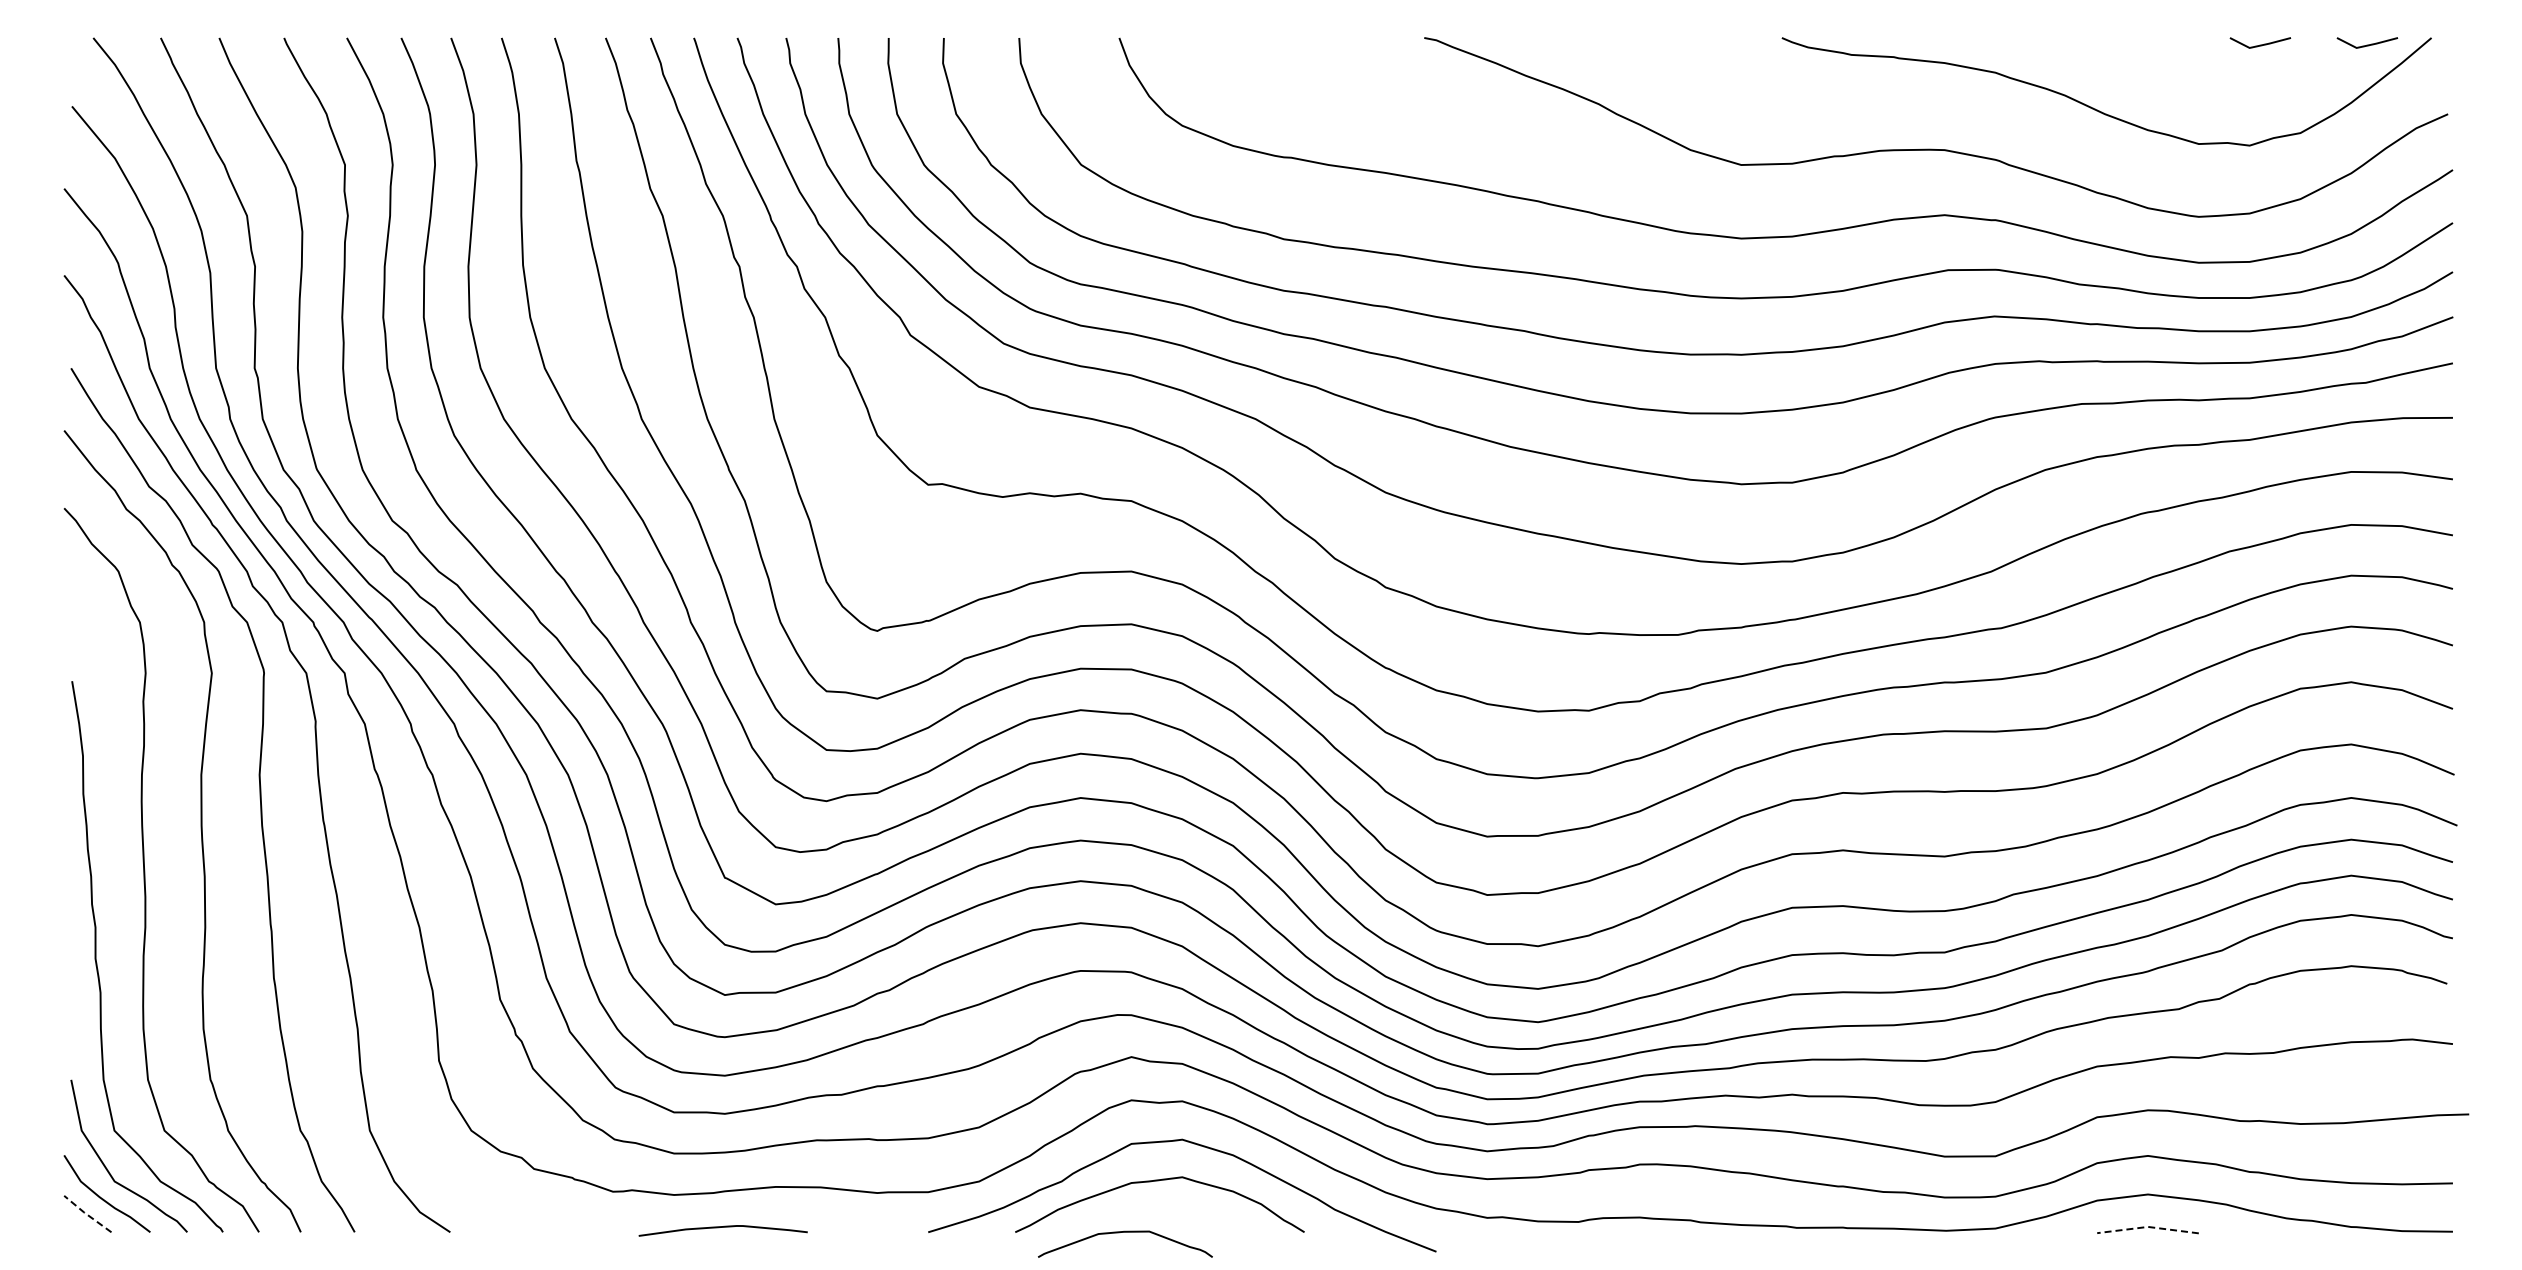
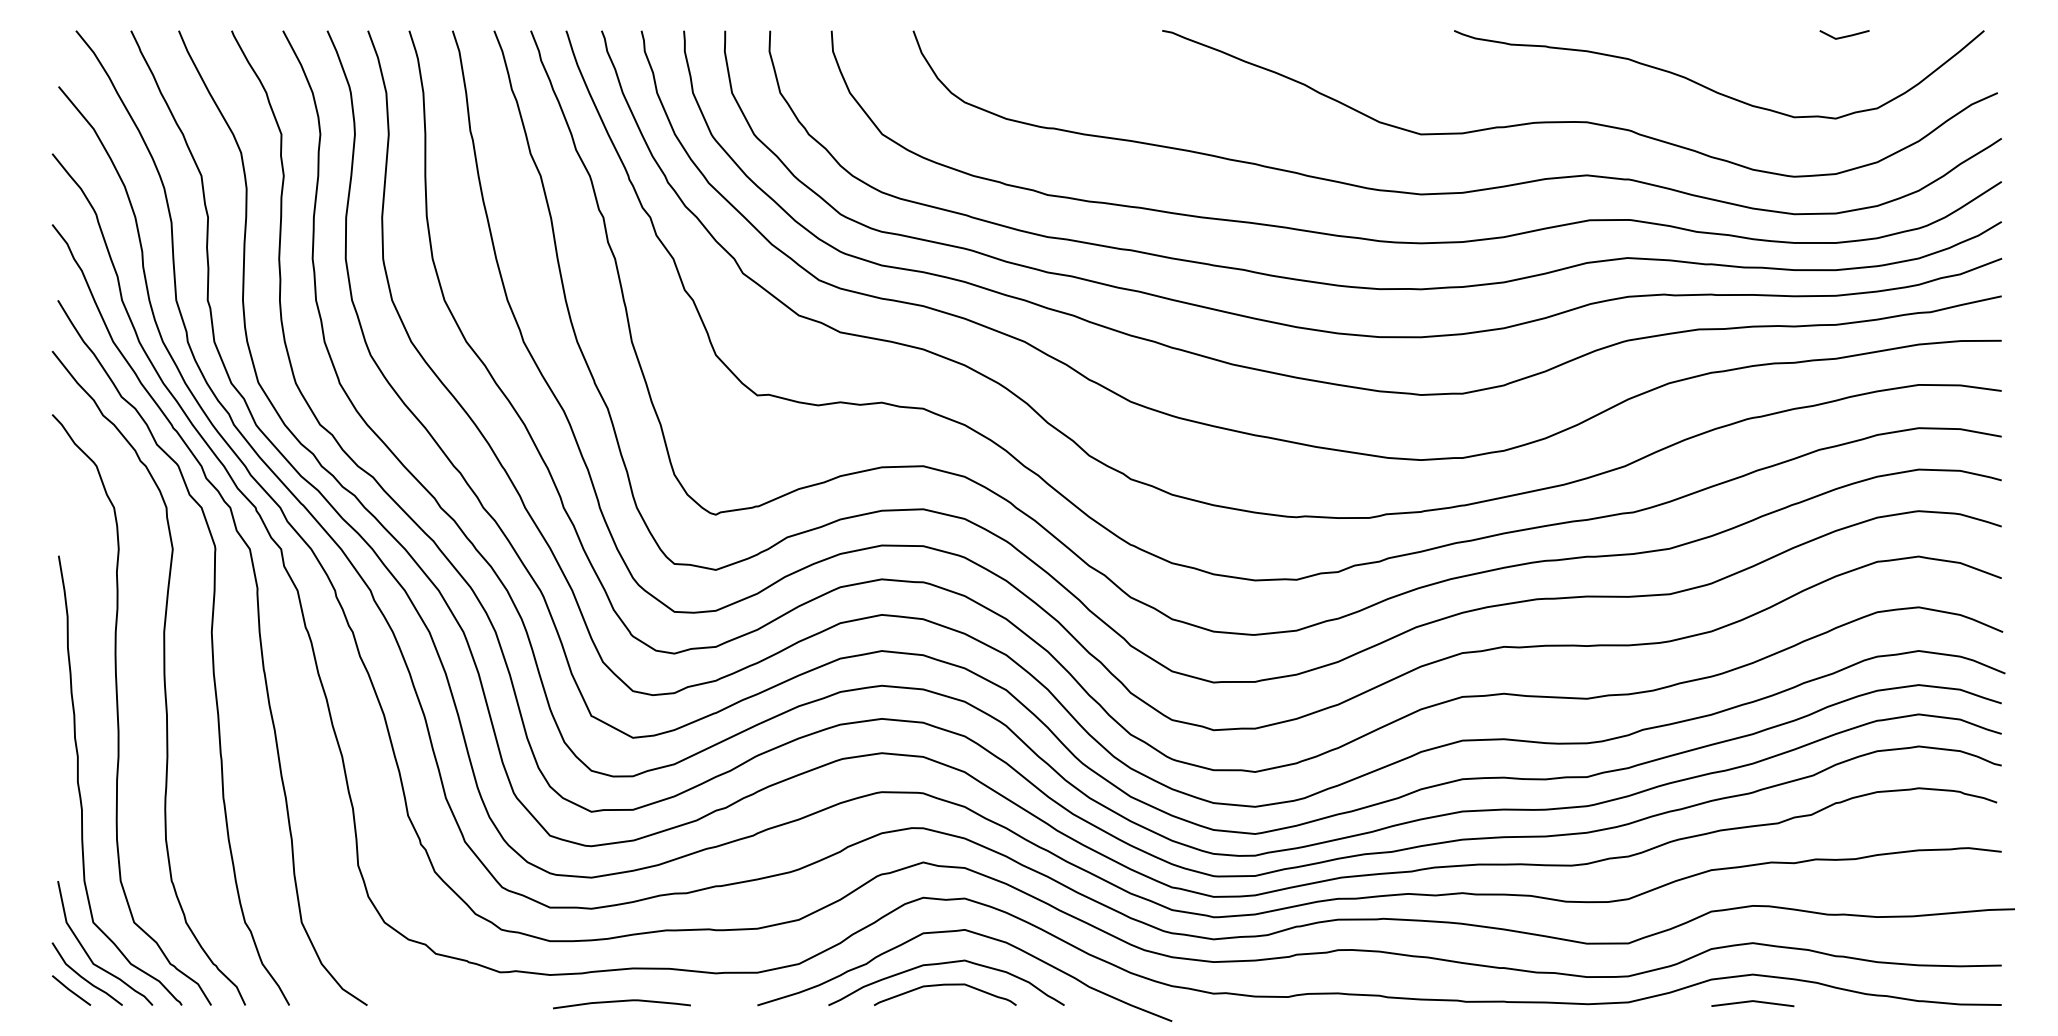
line: (2367, 44) -> (1932, 36), removed
line: (86, 1214) -> (70, 990), dashed -> solid
line: (2148, 1226) -> (1753, 1000), dashed -> solid
curve: (722, 1227) -> (621, 1001), moved
curve: (1125, 1232) -> (945, 985), moved

